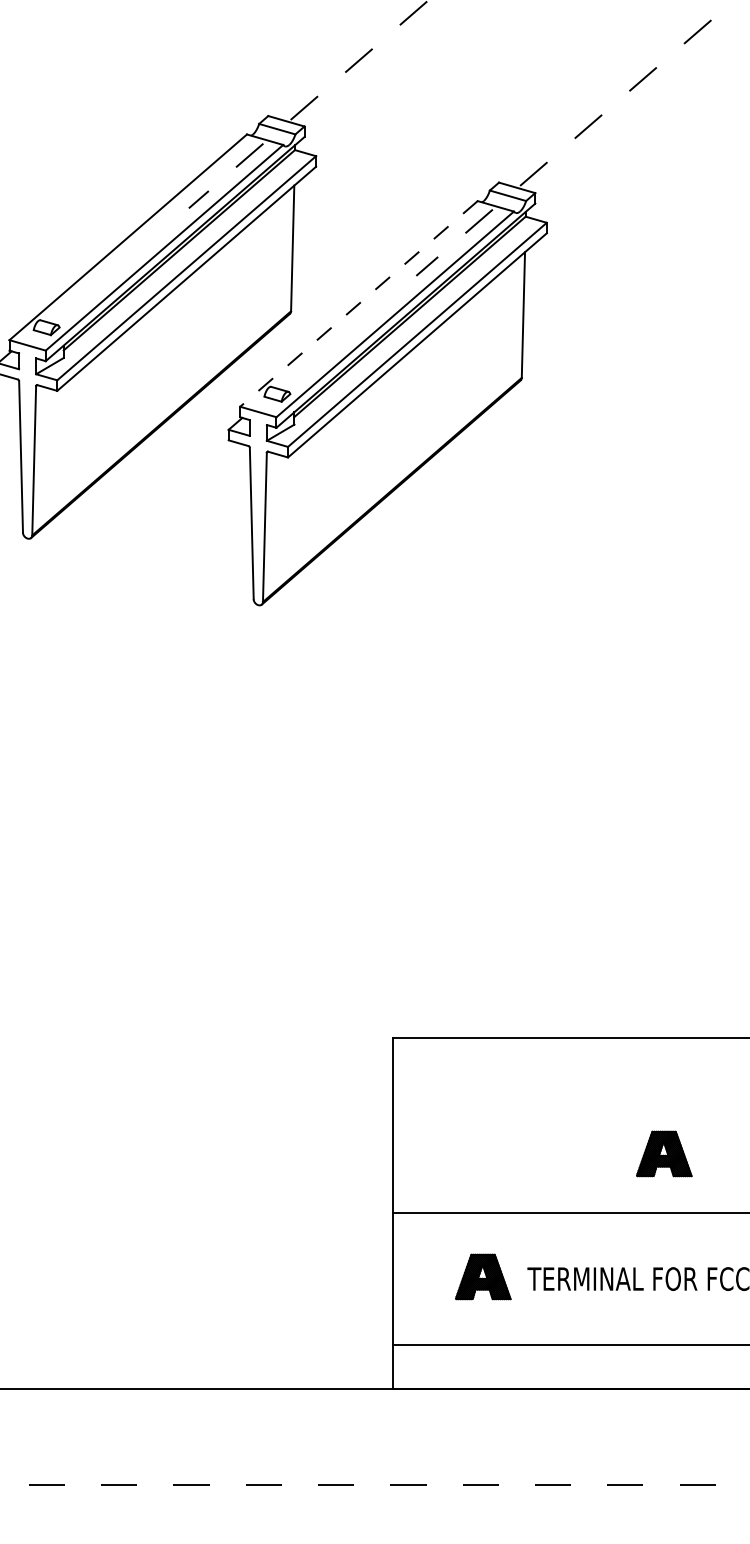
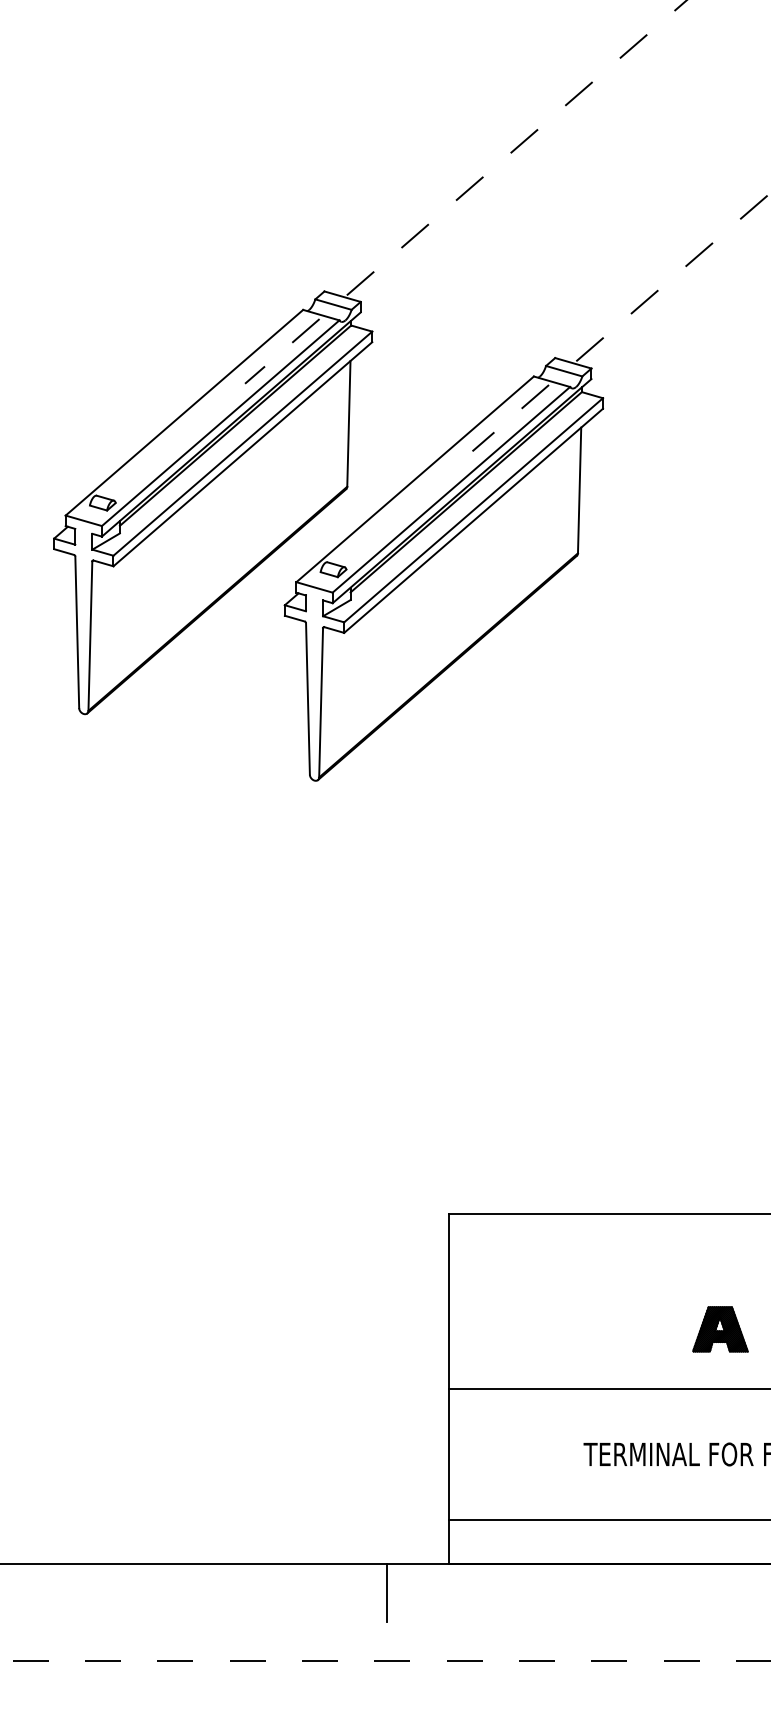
line: (358, 304) -> (414, 479), dashed -> solid
part: (483, 1277) -> (539, 1452), removed
line: (331, 1417) -> (387, 1592), added

